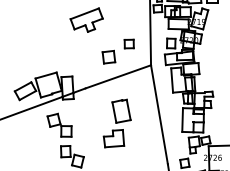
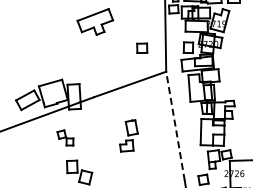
part: (108, 56) -> (119, 62), removed
line: (159, 114) -> (175, 125), solid -> dashed
part: (116, 123) -> (128, 135), size x0.6
part: (59, 124) -> (65, 137), size x0.6

